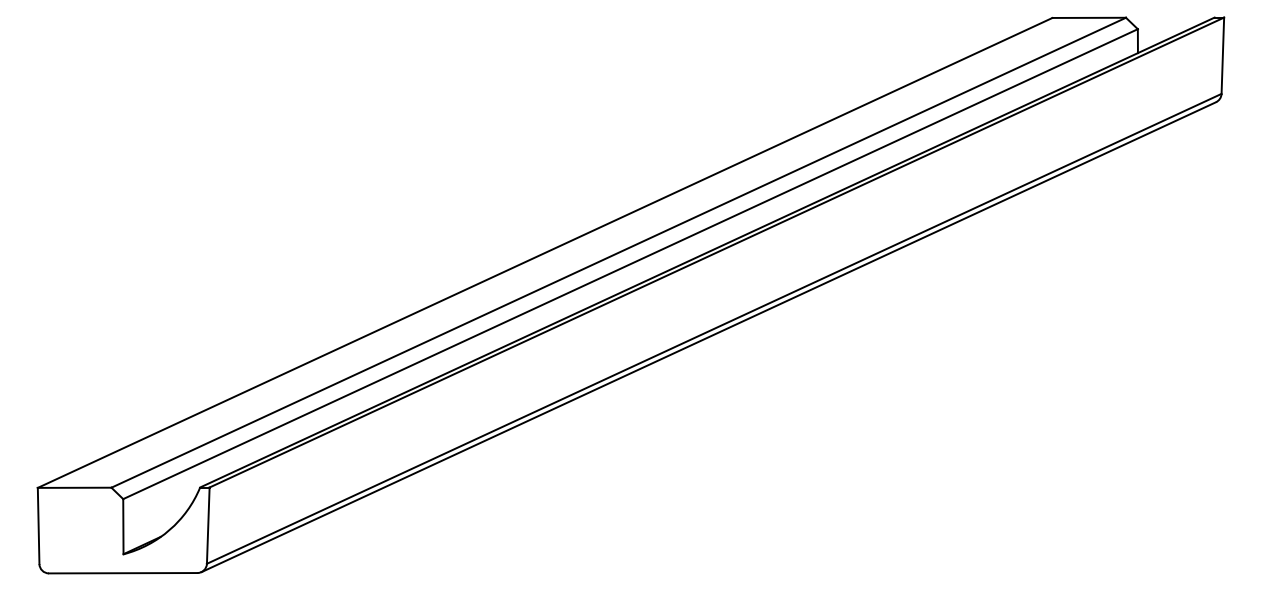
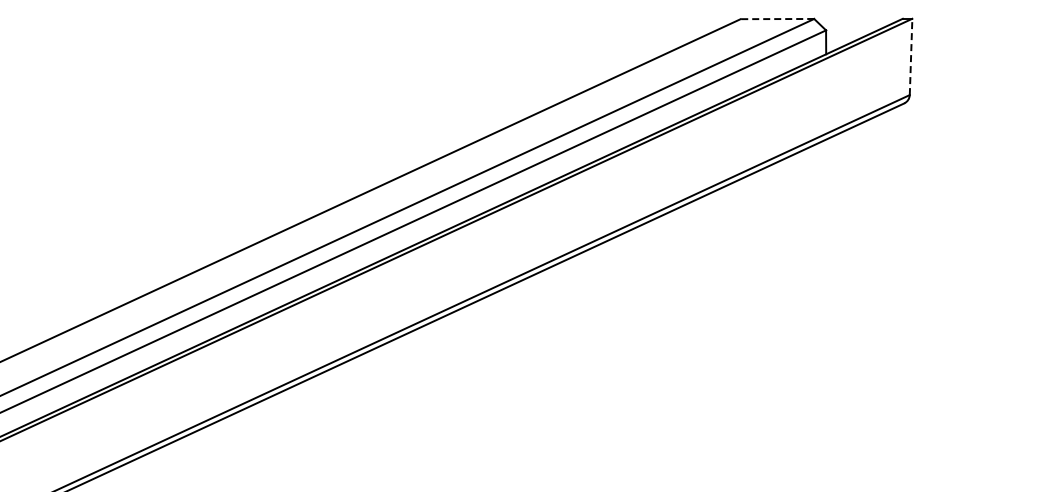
line: (1089, 17) -> (777, 18), solid -> dashed
line: (1222, 55) -> (910, 56), solid -> dashed

